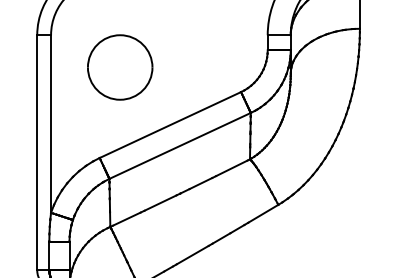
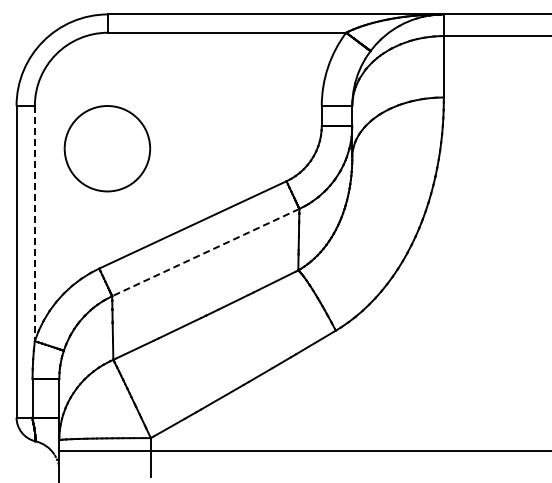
part: (120, 67) -> (107, 148), moved
line: (50, 123) -> (34, 223), solid -> dashed
line: (179, 145) -> (205, 252), solid -> dashed

